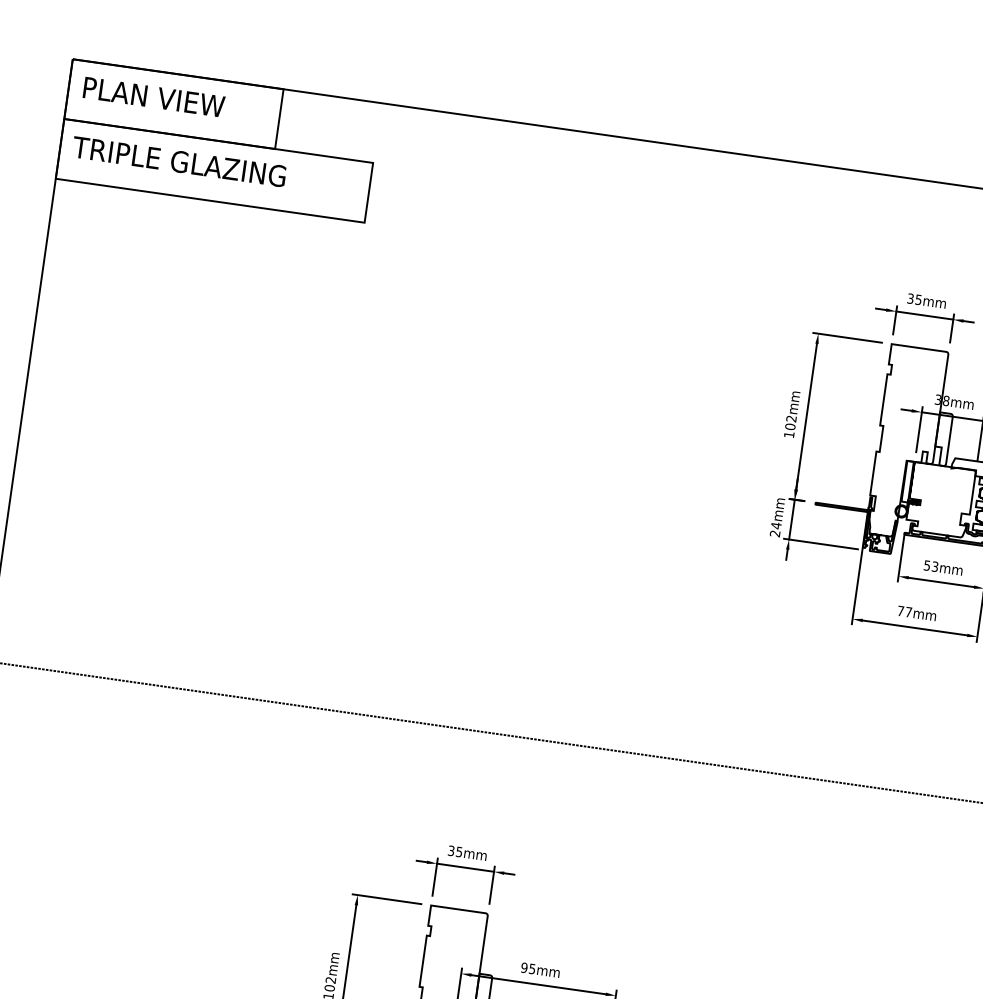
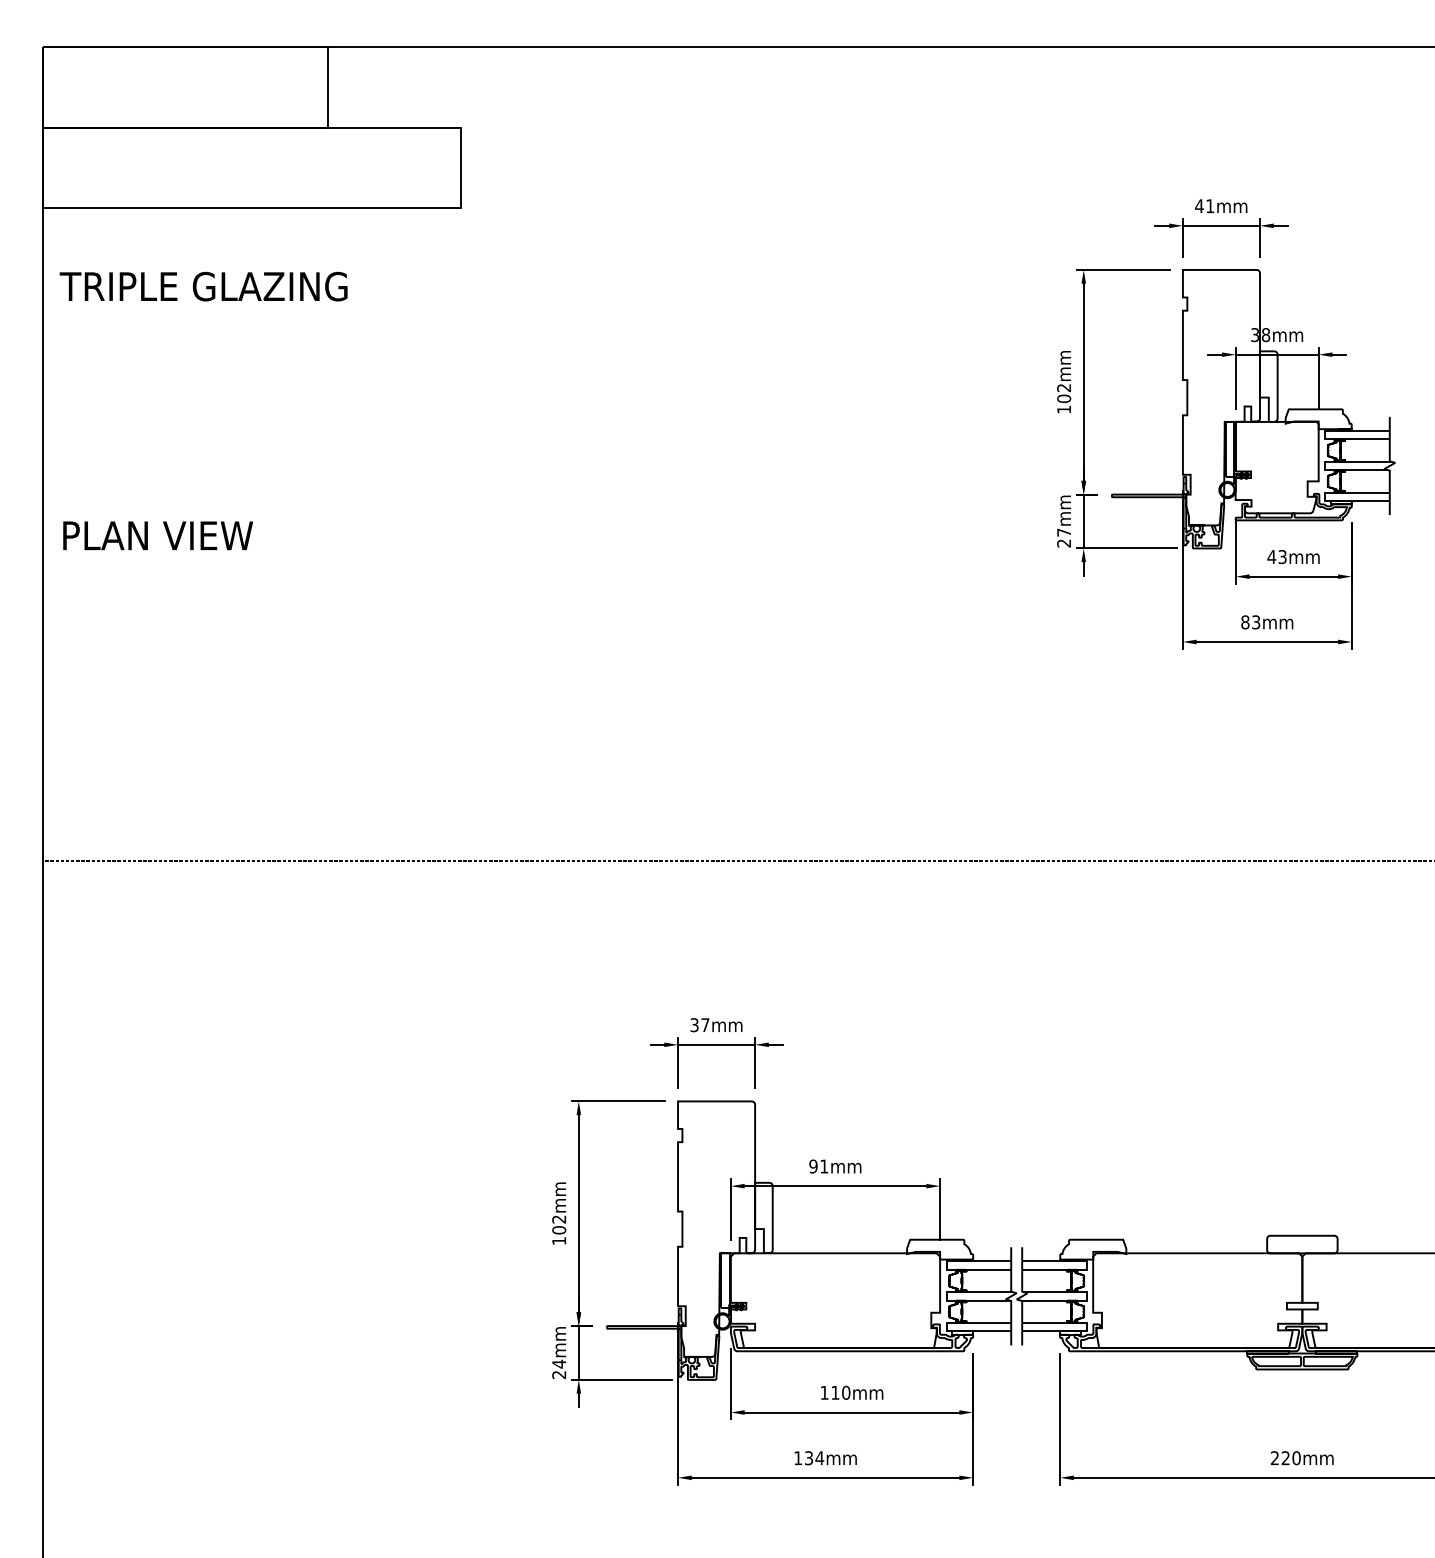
text: (153, 96) -> (157, 535), moved
text: (179, 161) -> (203, 286), moved
text: (914, 299) -> (1204, 206), 35mm -> 41mm
text: (775, 525) -> (1063, 532), 24mm -> 27mm
text: (926, 565) -> (1271, 557), 53mm -> 43mm
text: (904, 611) -> (1250, 622), 77mm -> 83mm
text: (459, 852) -> (705, 1025), 35mm -> 37mm
text: (532, 969) -> (824, 1166), 95mm -> 91mm

